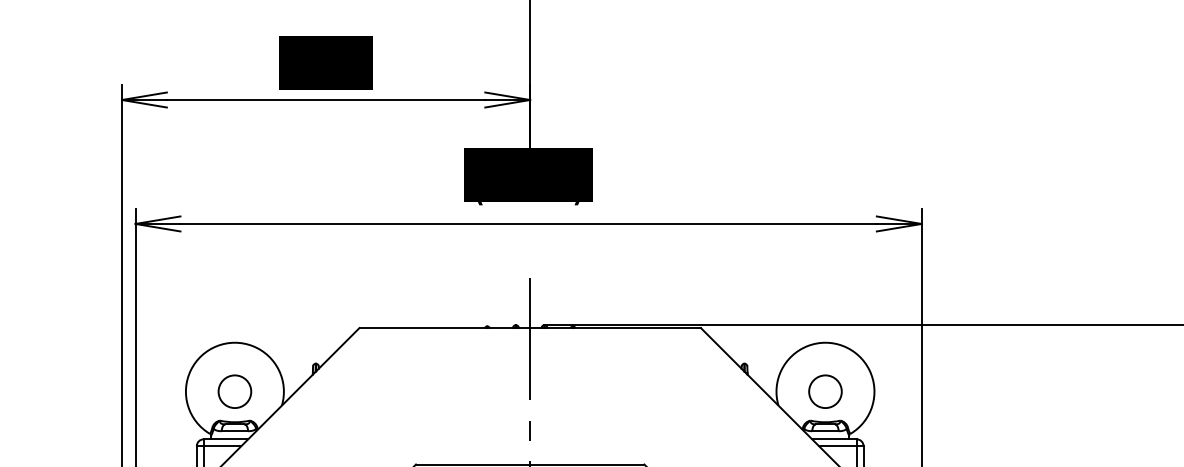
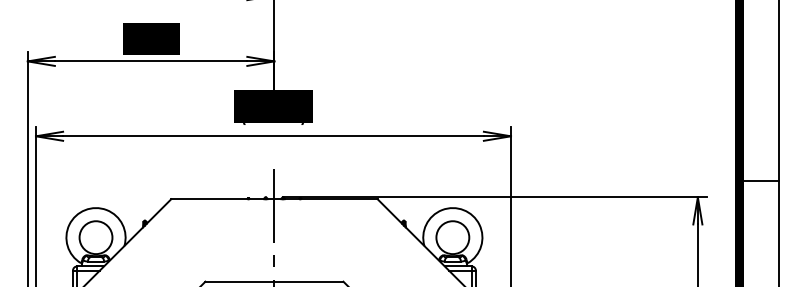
circle: (234, 391) -> (95, 237), size x1.67
circle: (824, 391) -> (452, 237), size x1.67

